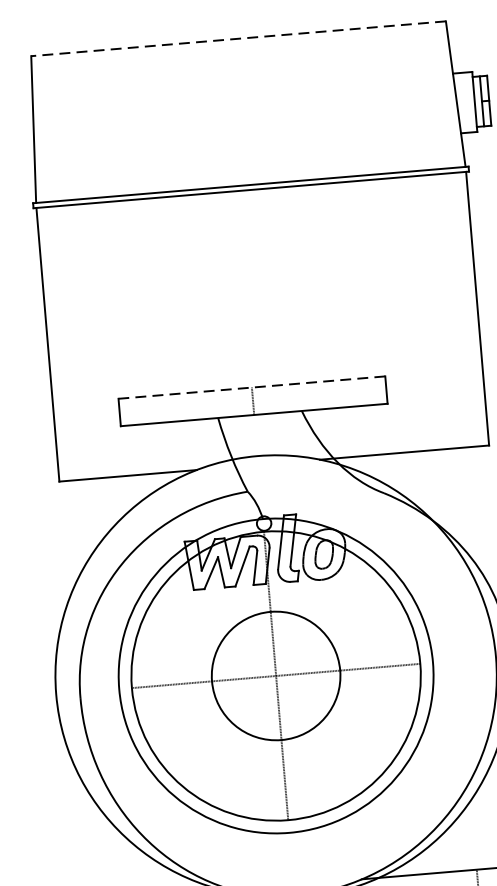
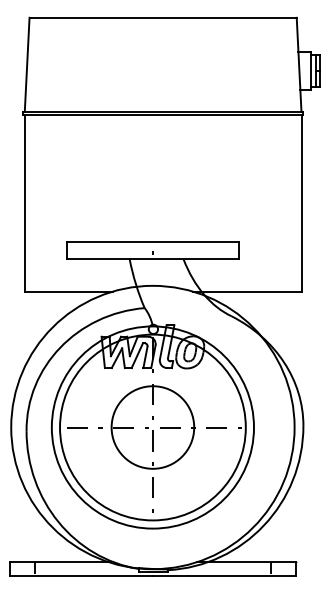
line: (239, 38) -> (163, 17), dashed -> solid
line: (251, 387) -> (152, 241), dashed -> solid

